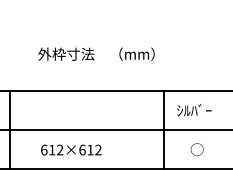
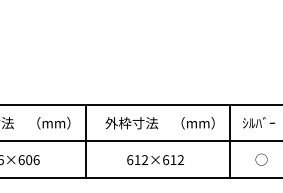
text: (95, 54) -> (159, 123), moved
text: (71, 150) -> (155, 160), moved

